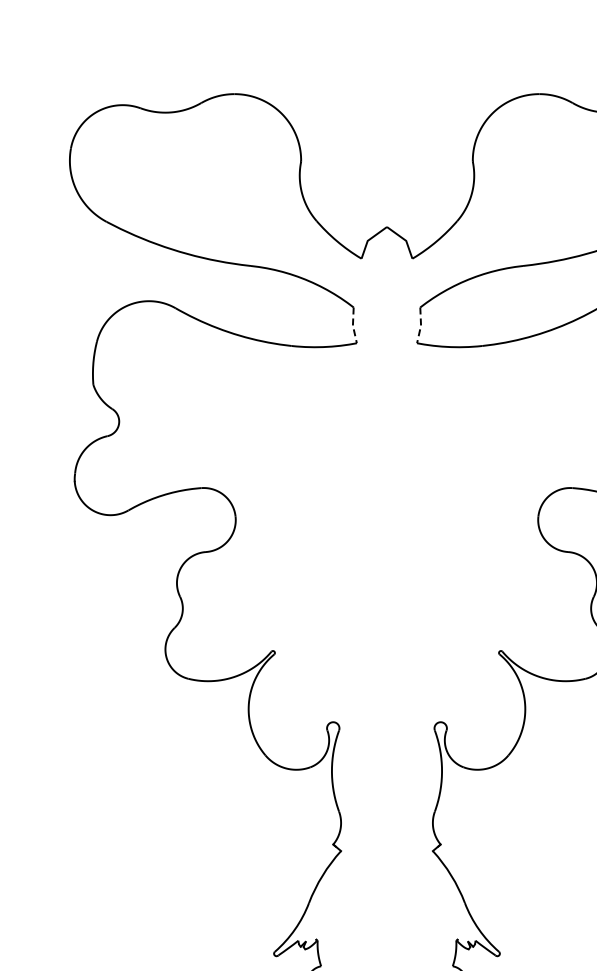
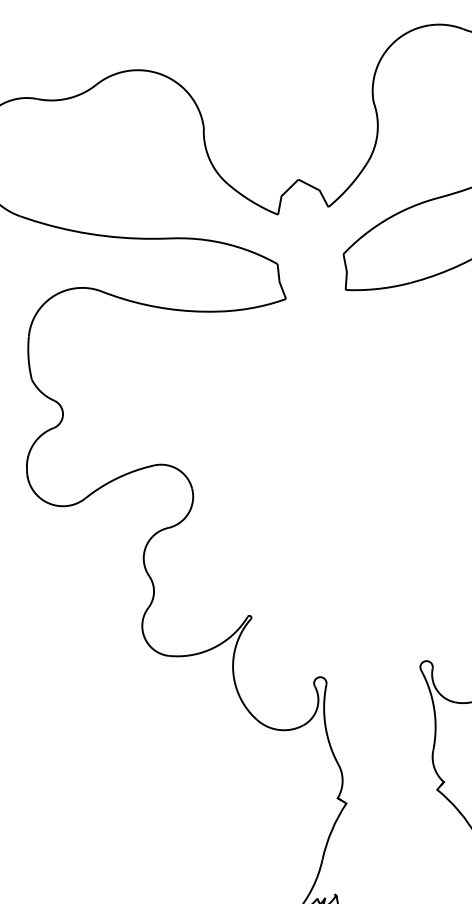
line: (352, 325) -> (279, 282), dashed -> solid
line: (421, 325) -> (347, 271), dashed -> solid

